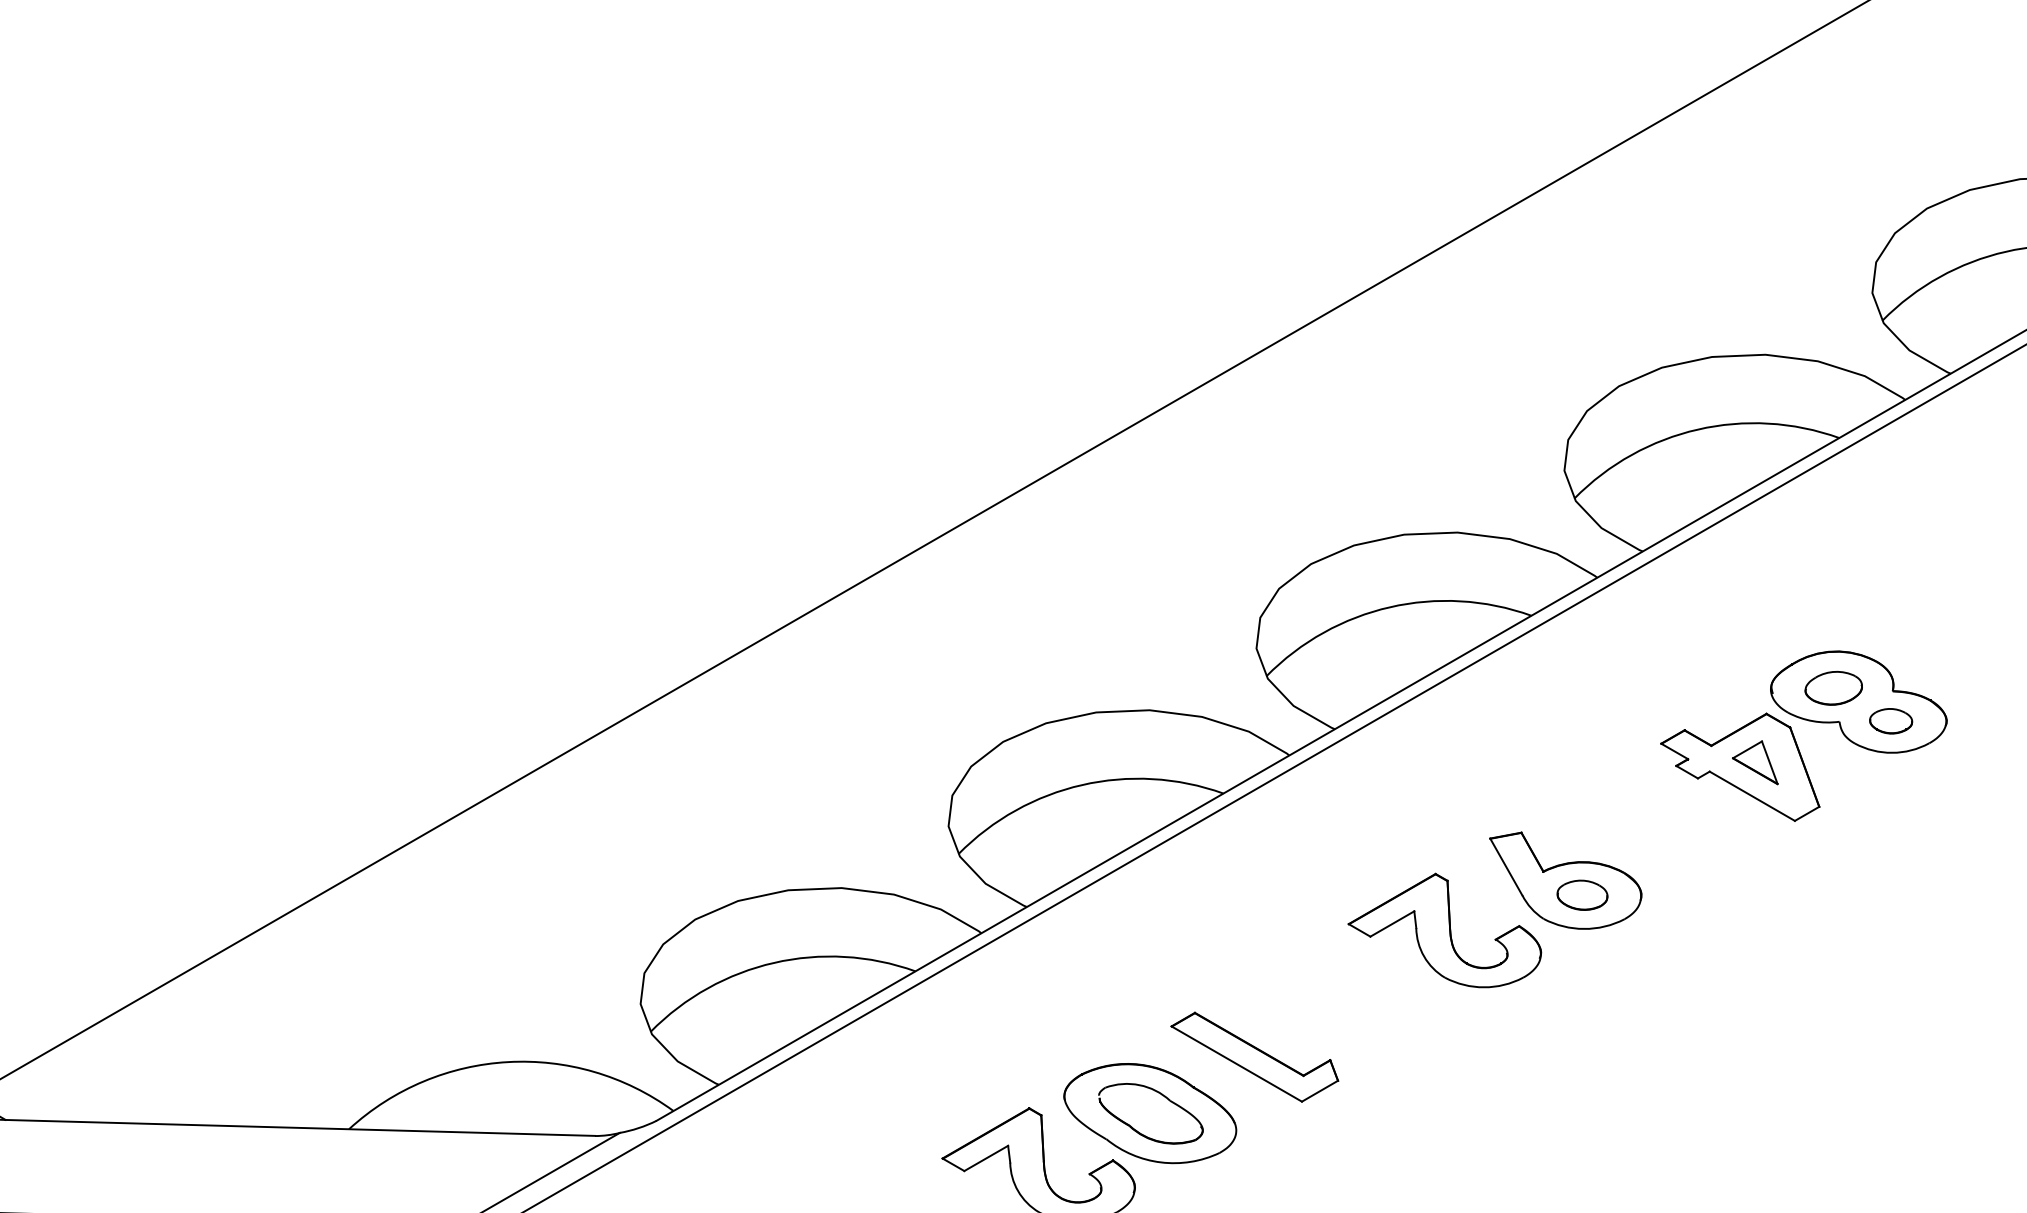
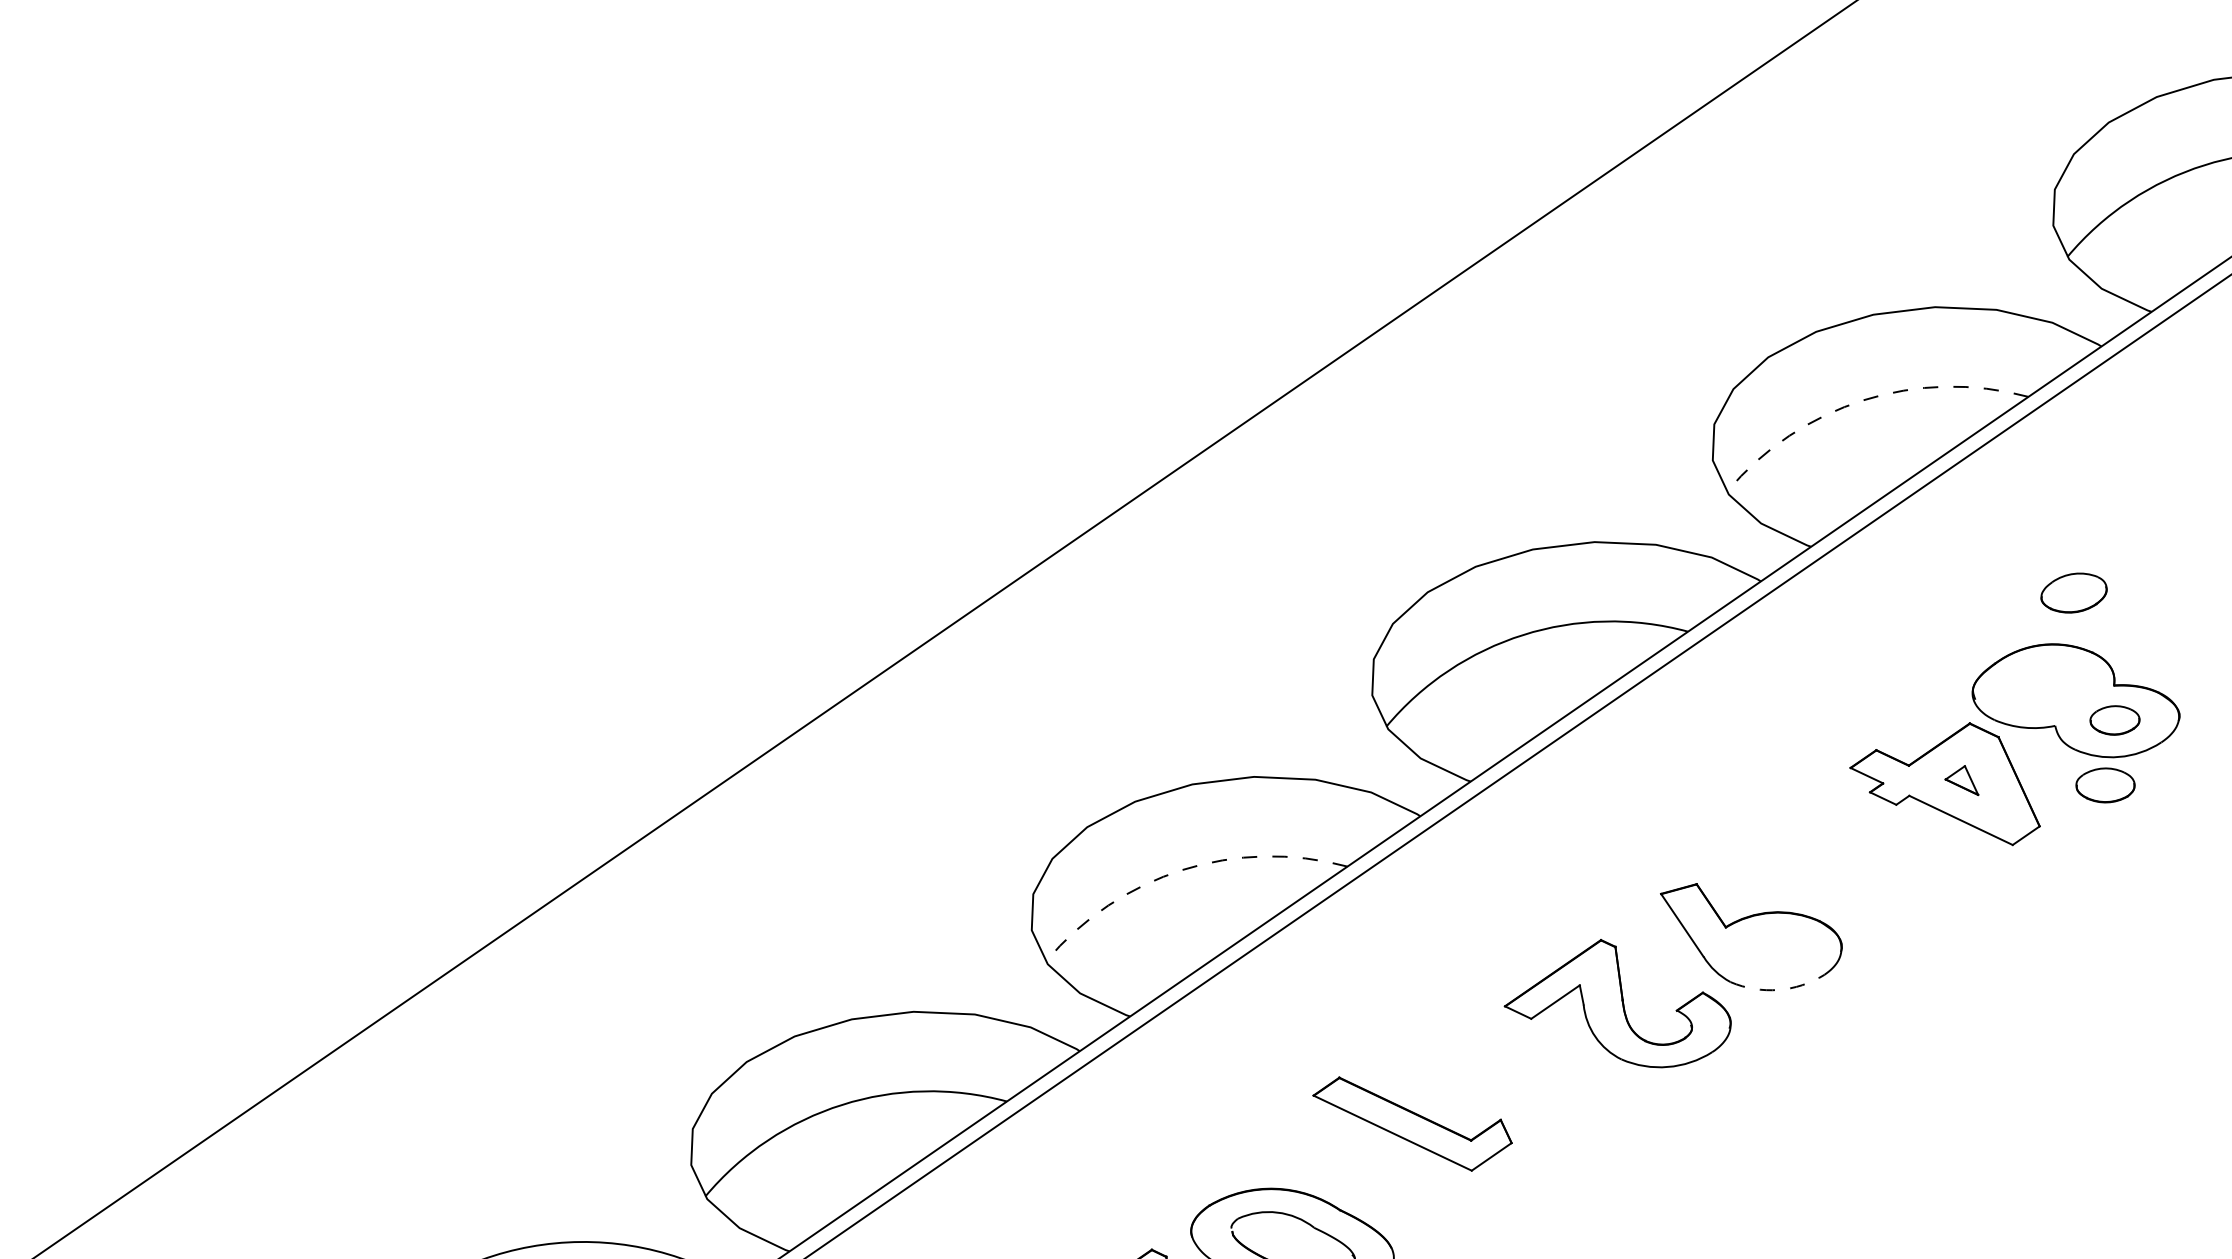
arc: (1697, 429) -> (1863, 400), solid -> dashed
part: (1833, 687) -> (2073, 592), moved
part: (1755, 762) -> (1961, 780), size x0.6
arc: (1082, 785) -> (1183, 870), solid -> dashed
part: (1582, 894) -> (2105, 784), moved
arc: (1584, 928) -> (1778, 989), solid -> dashed
part: (1254, 1056) -> (1412, 1122), moved

